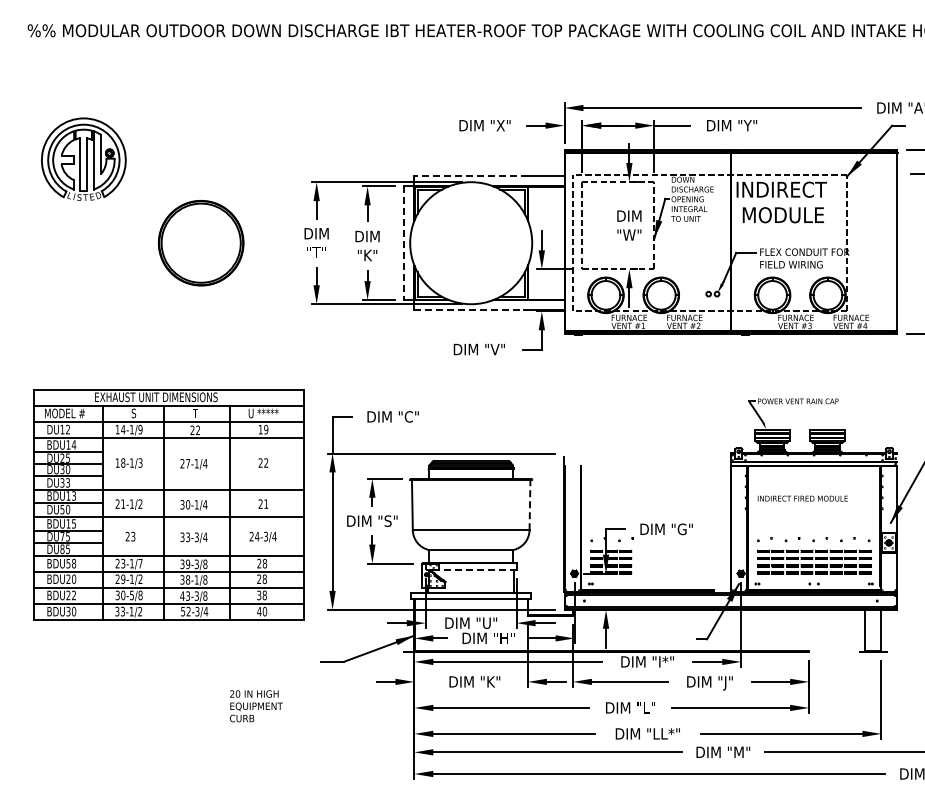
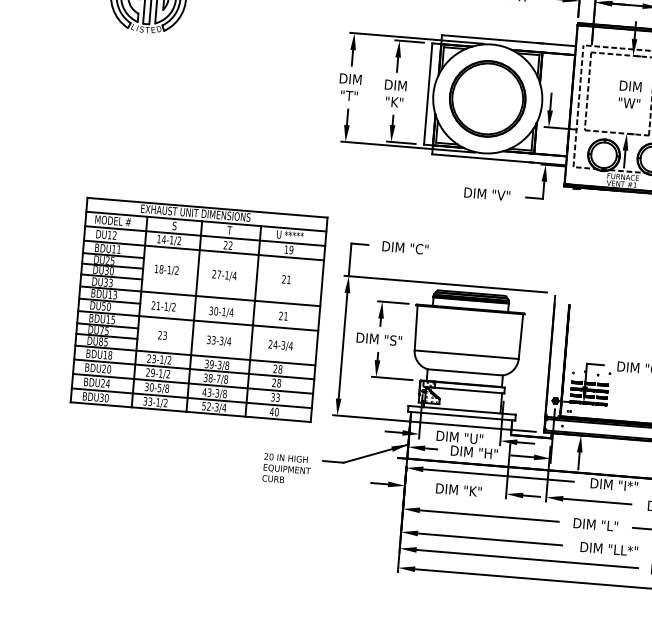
line: (471, 176) -> (492, 39), dashed -> solid
part: (201, 243) -> (487, 99), moved
line: (404, 243) -> (428, 94), dashed -> solid
line: (471, 310) -> (483, 158), dashed -> solid
text: (140, 429) -> (179, 240), 14-1/9 -> 14-1/2
text: (73, 444) -> (118, 249), BDU14 -> BDU11
text: (140, 462) -> (176, 270), 18-1/3 -> 18-1/2
text: (266, 462) -> (289, 279), 22 -> 21
line: (530, 504) -> (521, 336), dashed -> solid
text: (68, 563) -> (105, 354), BDU58 -> BDU18
text: (140, 563) -> (169, 360), 23-1/7 -> 23-1/2
line: (477, 569) -> (469, 390), dashed -> solid
text: (196, 579) -> (218, 378), 38-1/8 -> 38-7/8
text: (73, 595) -> (107, 383), BDU22 -> BDU24
text: (264, 595) -> (277, 397), 38 -> 33
text: (256, 706) -> (287, 469), moved

